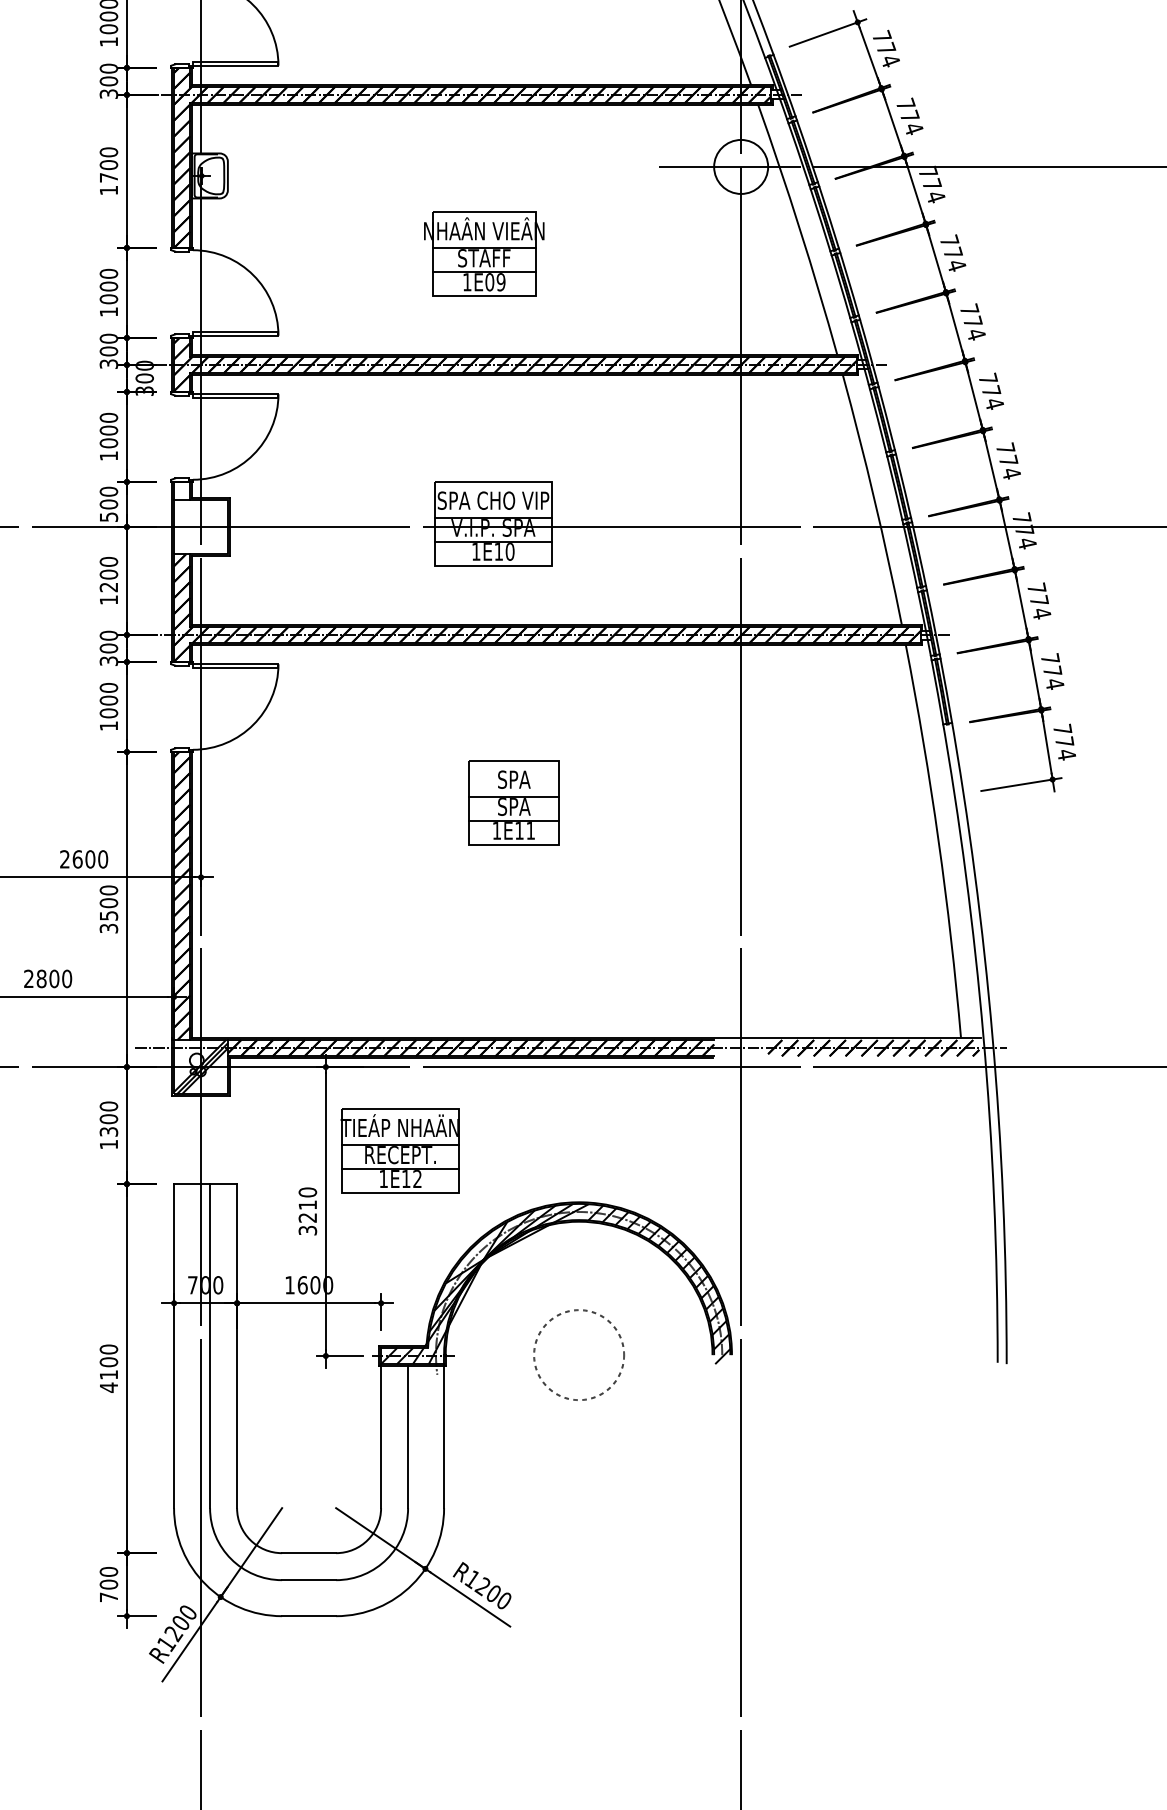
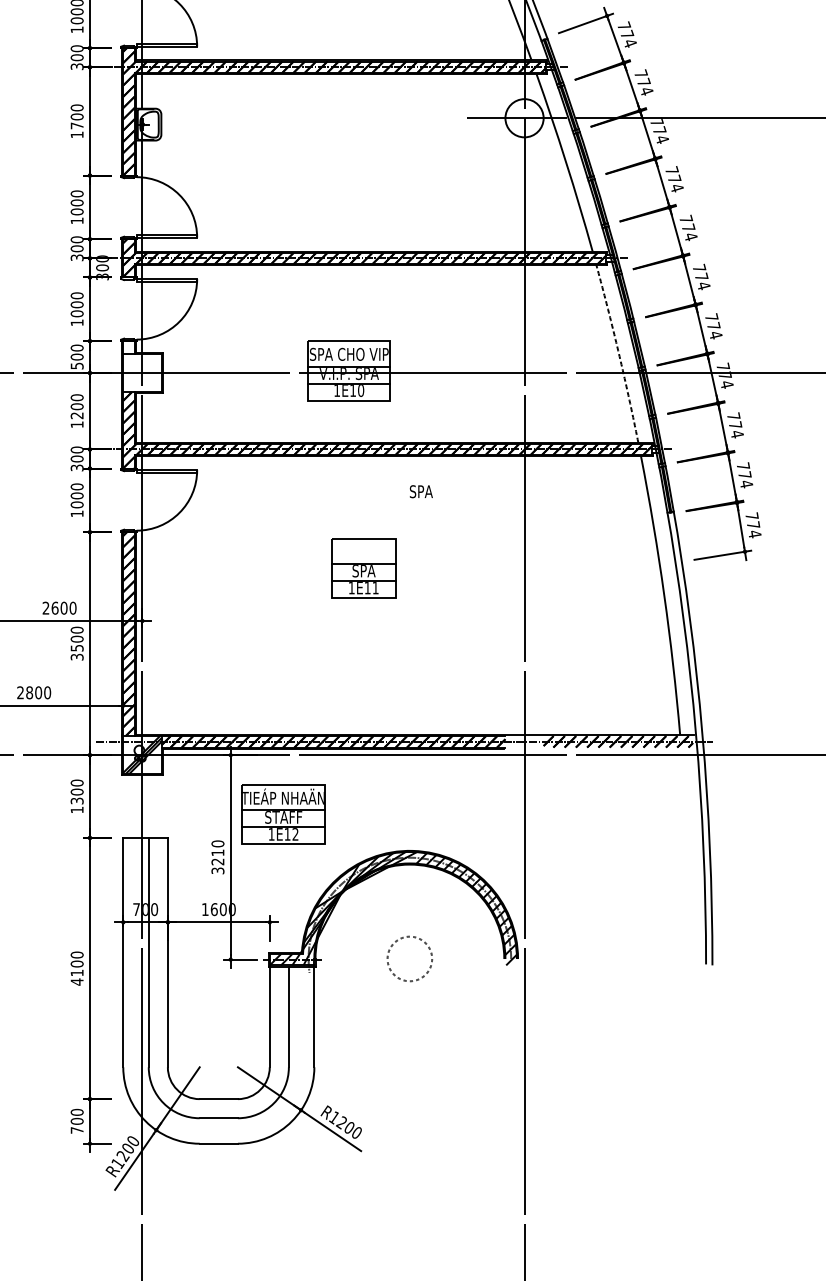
part: (484, 253) -> (342, 179), removed
arc: (874, 499) -> (618, 353), solid -> dashed
text: (514, 779) -> (421, 491), moved
text: (400, 1155) -> (283, 817), RECEPT. -> STAFF
circle: (578, 1354) -> (409, 958), size x0.7

